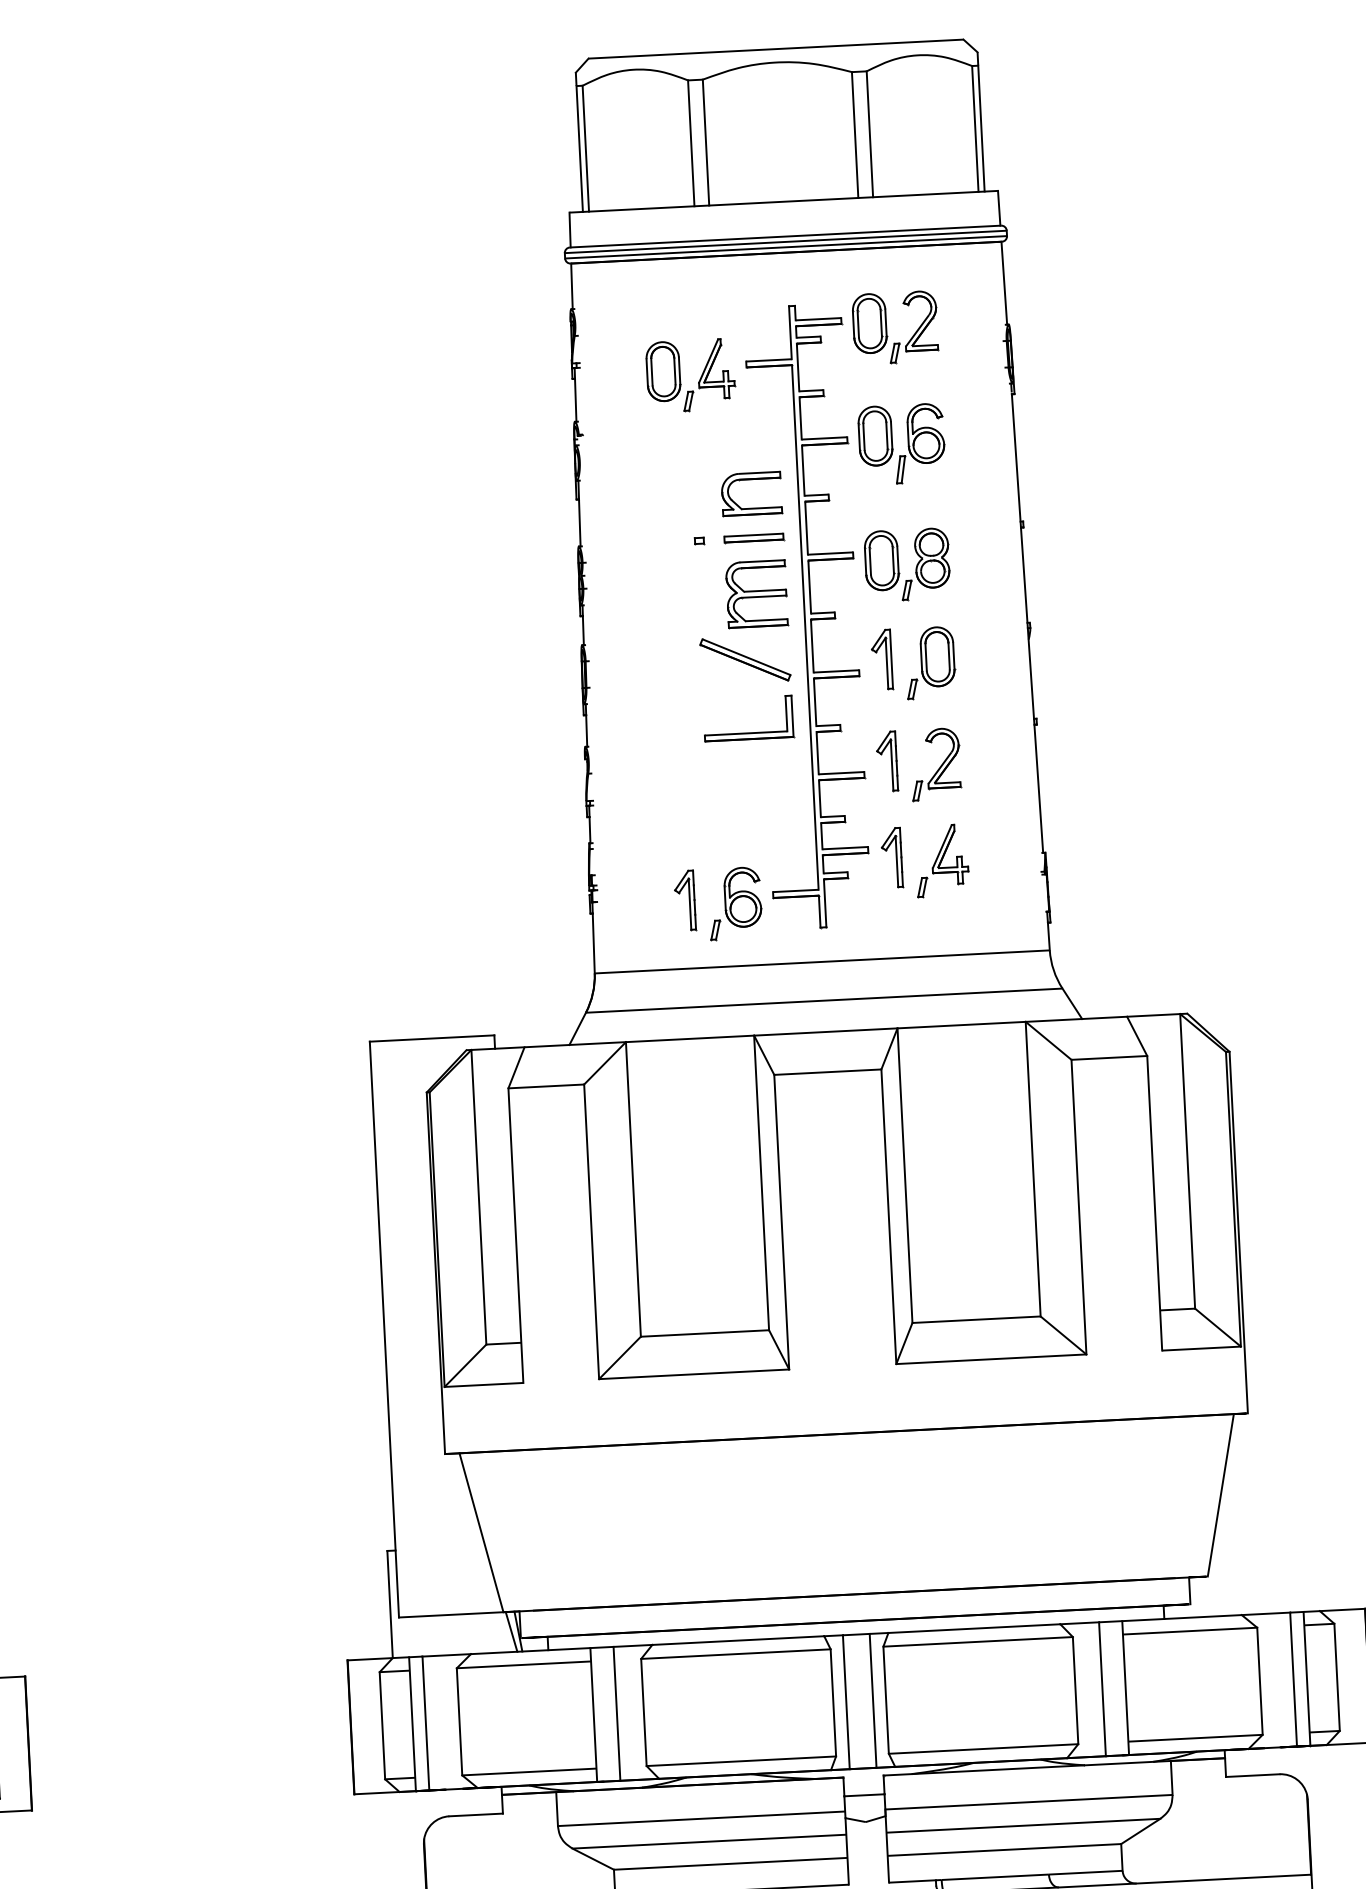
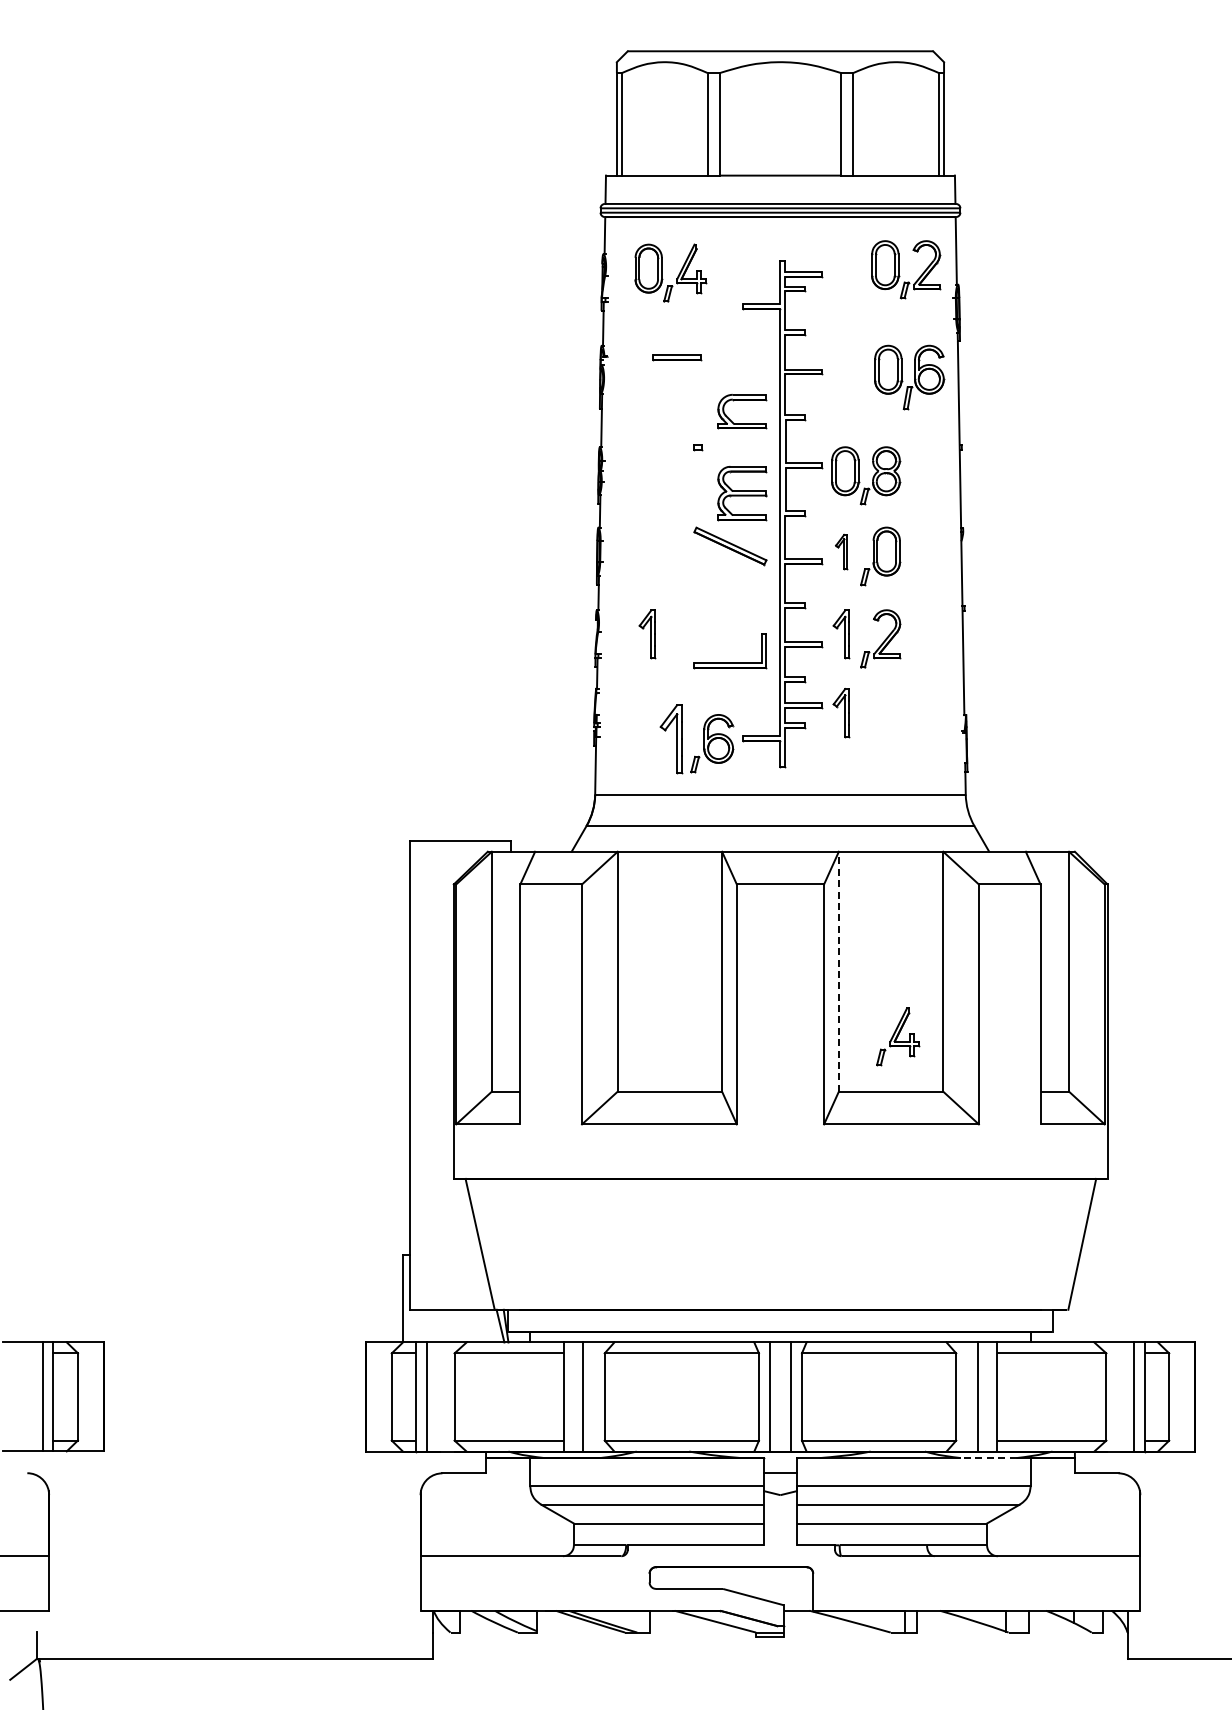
part: (887, 328) -> (899, 269), moved
part: (680, 375) -> (662, 272), moved
part: (901, 444) -> (909, 377), moved
part: (754, 537) -> (677, 357), moved
part: (882, 659) -> (841, 551), size x0.7
part: (749, 732) -> (730, 662), moved
part: (649, 773) -> (647, 634), added
part: (942, 860) -> (898, 1036), moved
part: (685, 900) -> (671, 739), size x1.4
line: (904, 1175) -> (838, 971), solid -> dashed
line: (1119, 1764) -> (988, 1458), solid -> dashed

